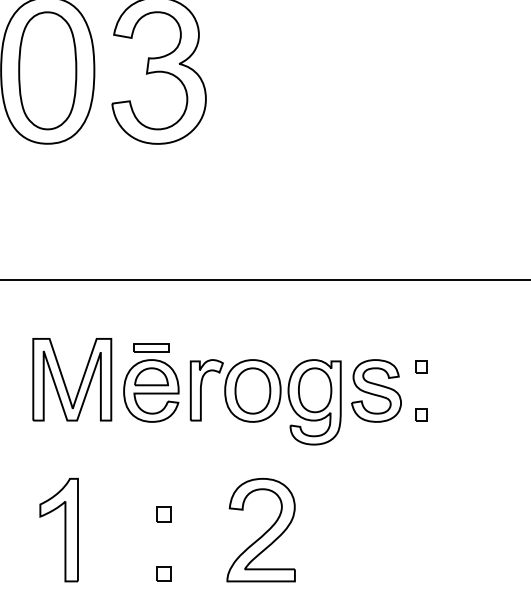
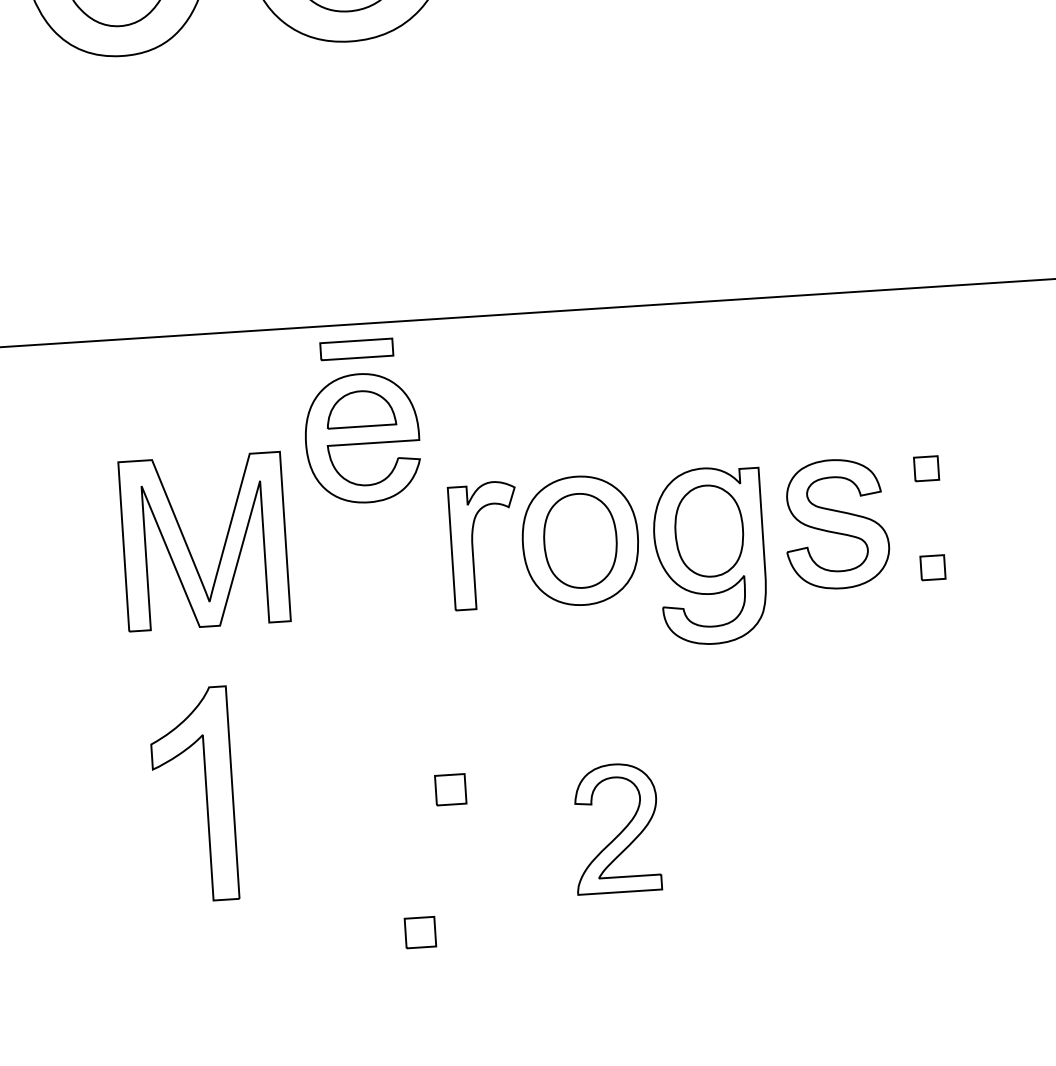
part: (151, 382) -> (361, 420), moved
part: (163, 514) -> (450, 789), moved
part: (58, 530) -> (192, 795), moved
part: (260, 530) -> (614, 828), size x0.6

